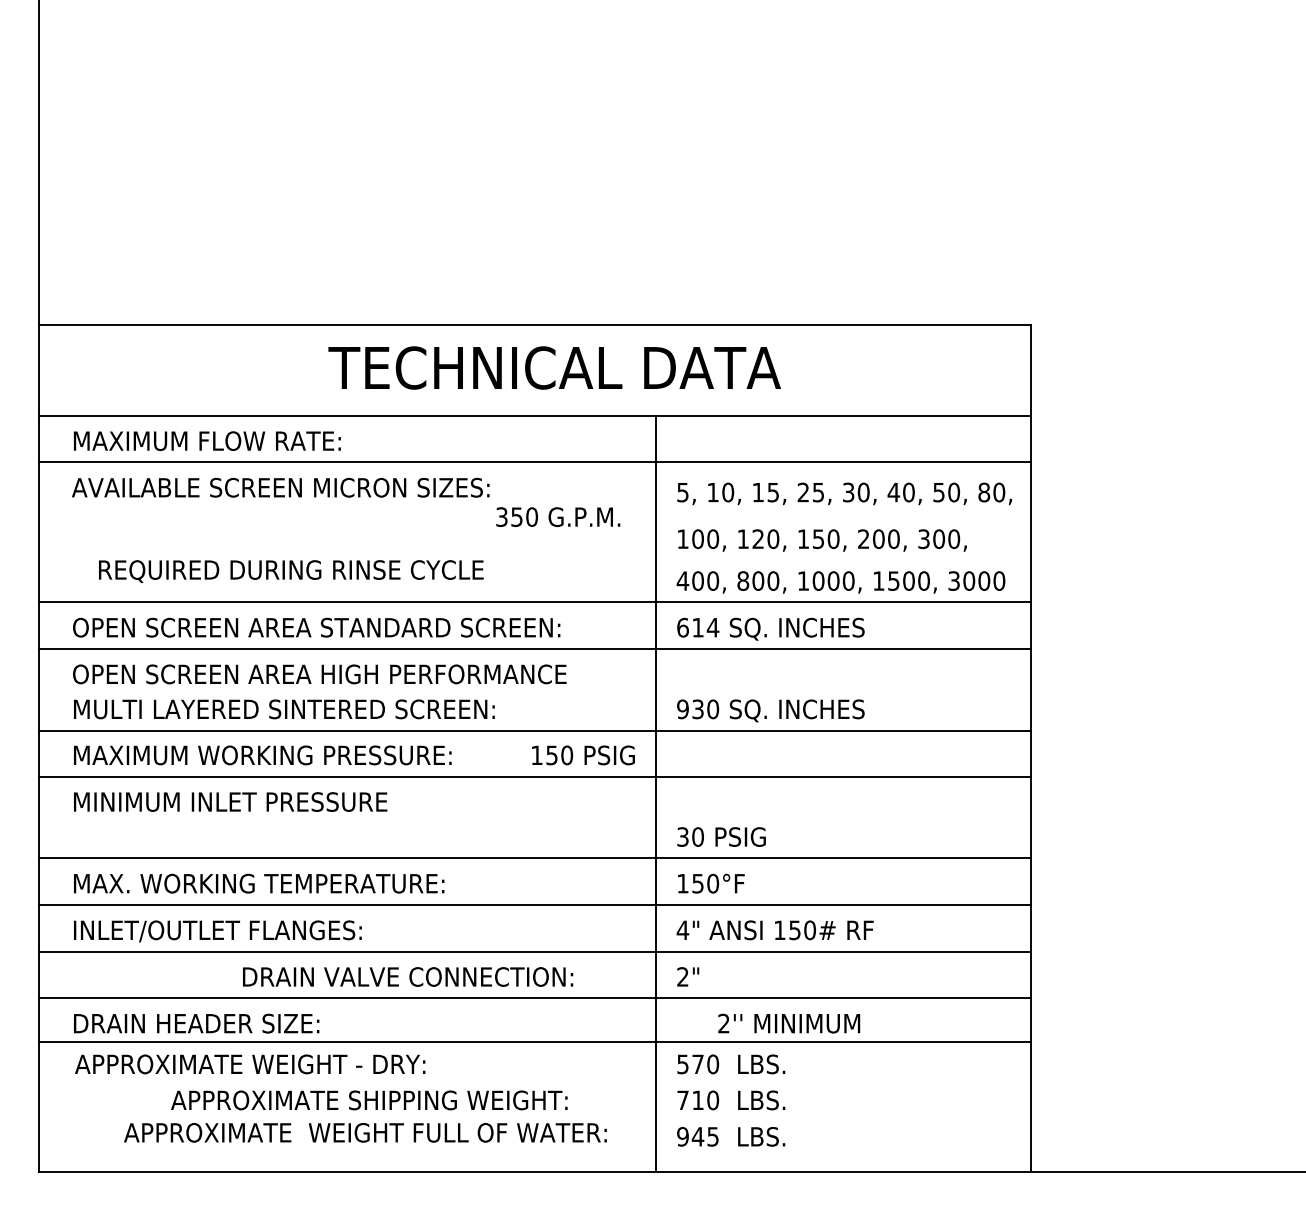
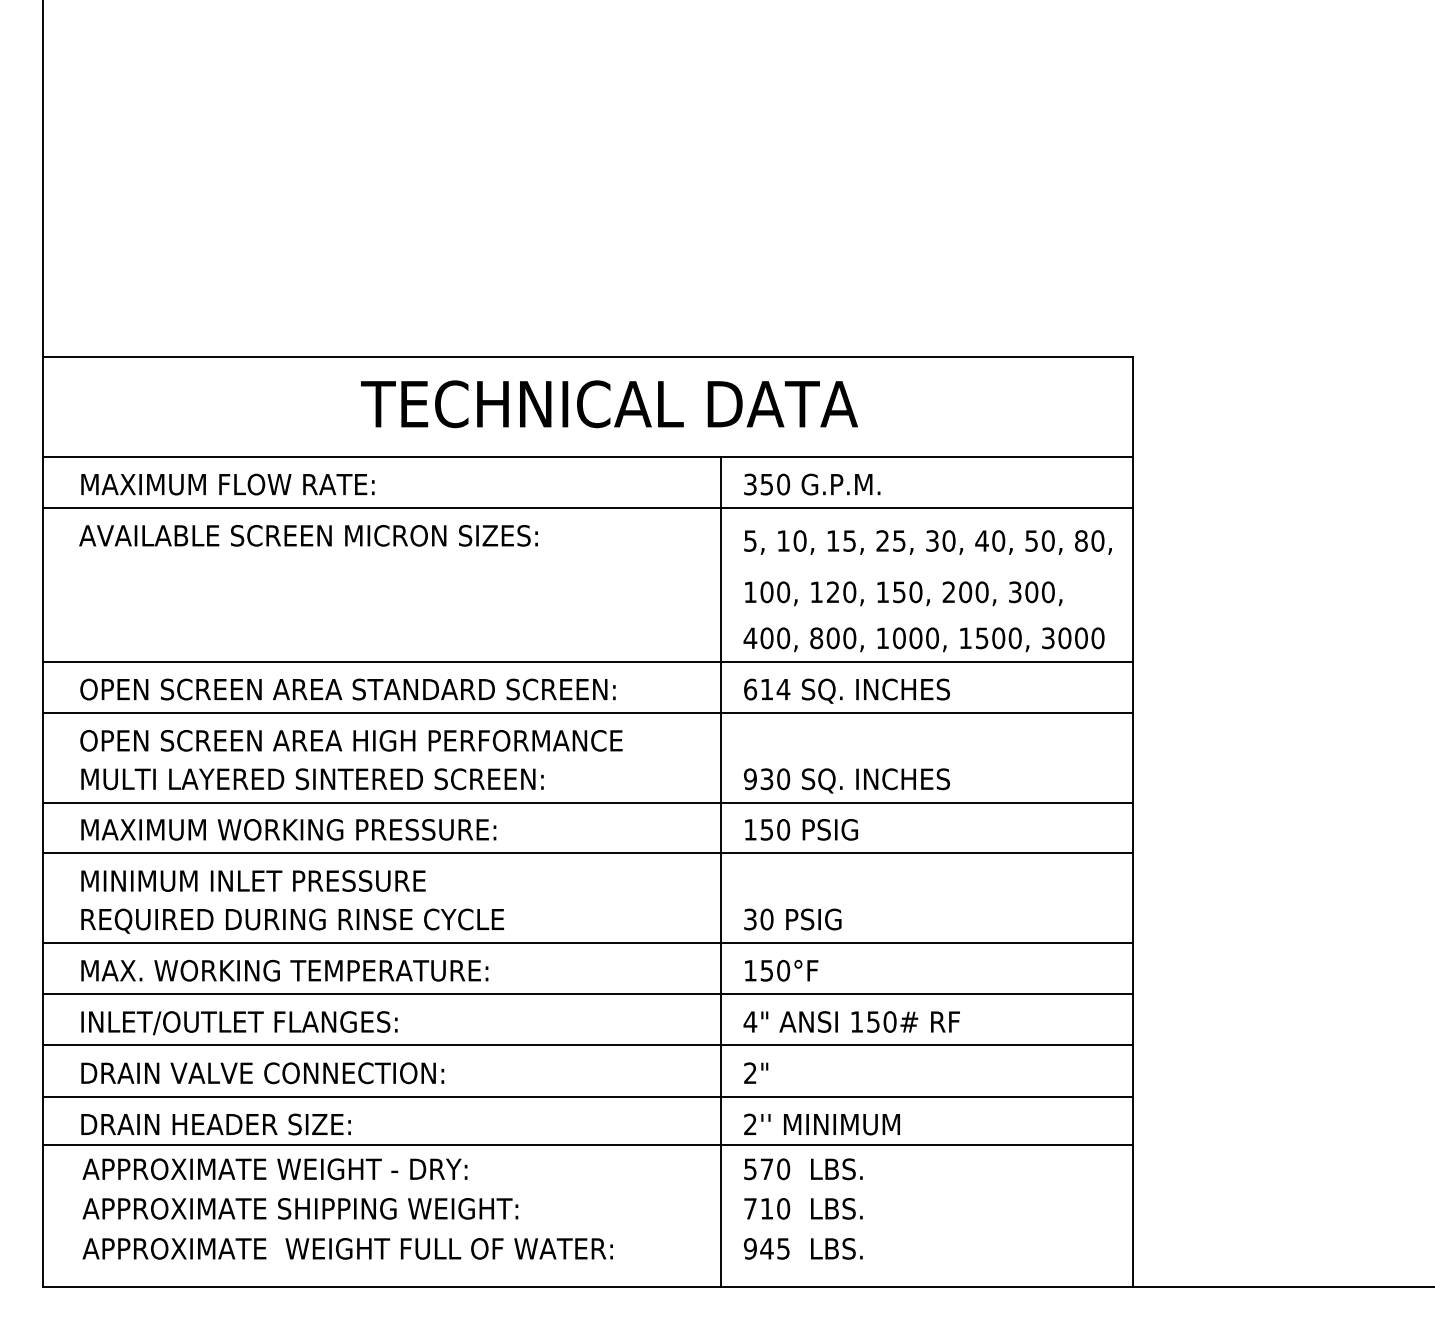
text: (558, 516) -> (812, 483), moved
text: (291, 571) -> (292, 921), moved
text: (583, 755) -> (801, 829), moved
text: (408, 976) -> (263, 1072), moved
text: (789, 1023) -> (822, 1124), moved
text: (369, 1100) -> (300, 1208), moved
text: (365, 1132) -> (347, 1248), moved

